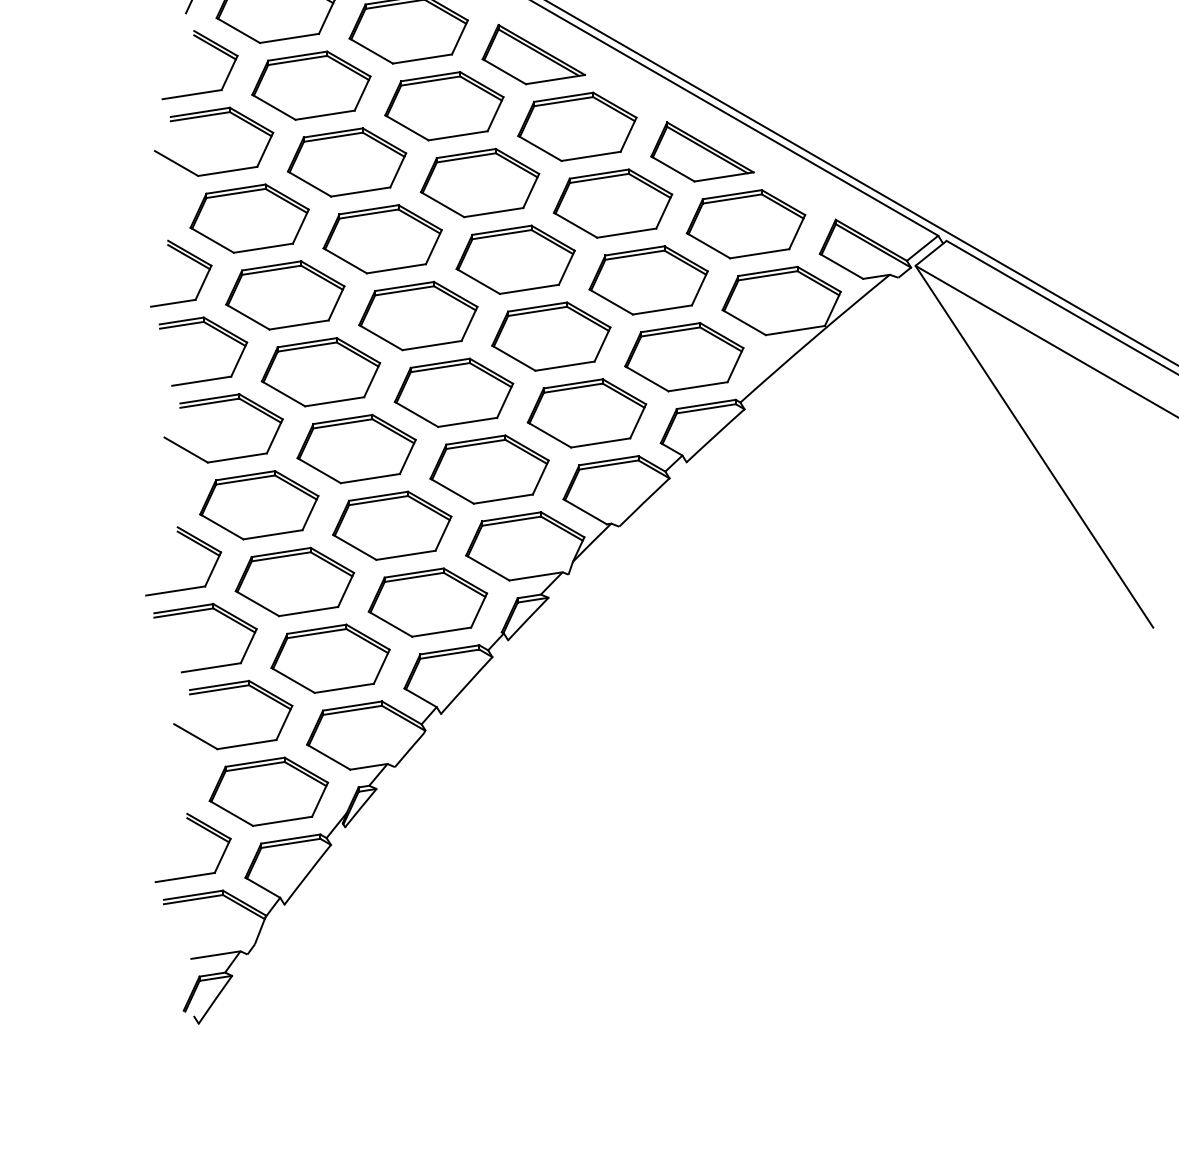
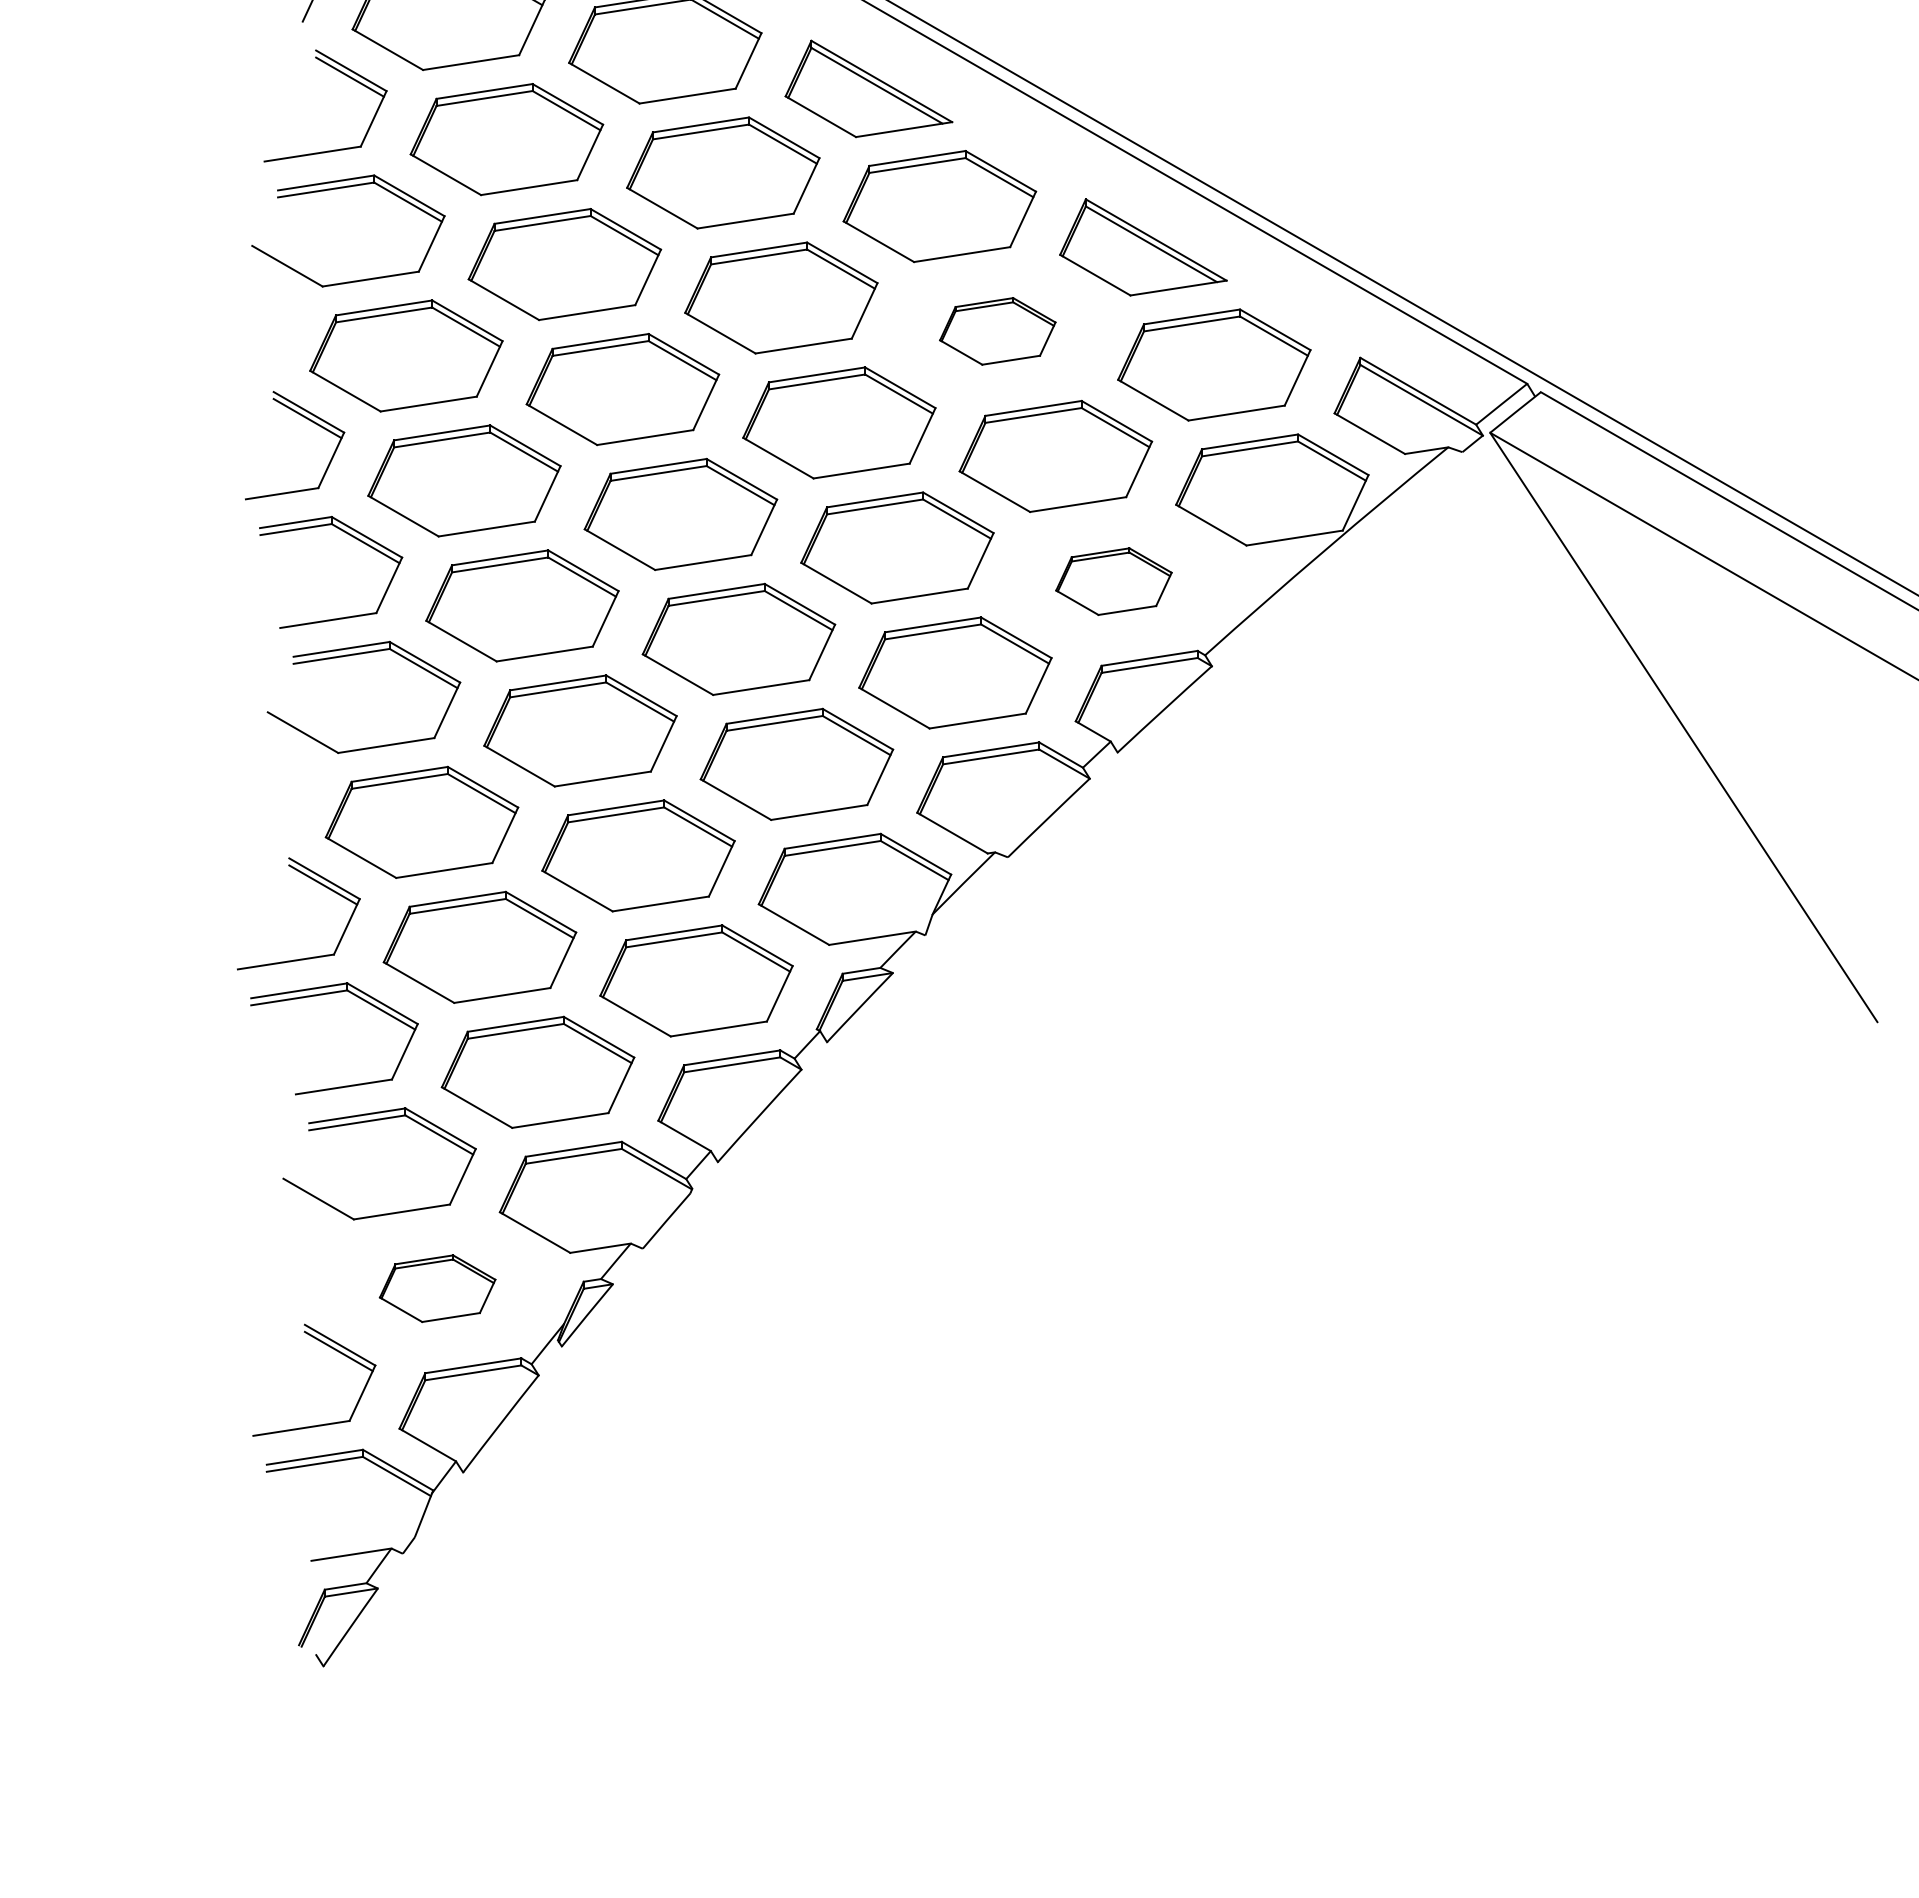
part: (612, 203) -> (996, 331), size x0.6
part: (684, 357) -> (1114, 581), size x0.6
part: (268, 791) -> (437, 1288), size x0.6

